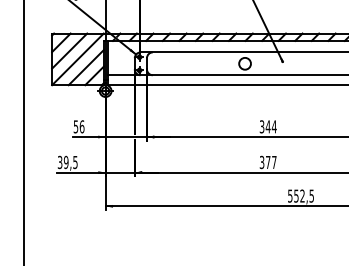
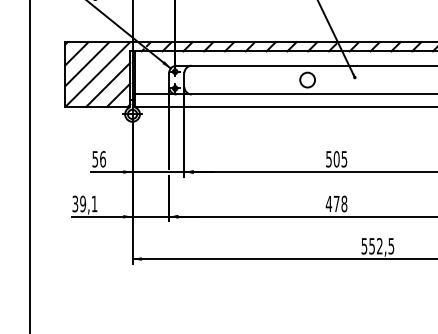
text: (268, 126) -> (337, 158), 344 -> 505
text: (75, 162) -> (94, 204), 39,5 -> 39,1
text: (267, 162) -> (335, 204), 377 -> 478

